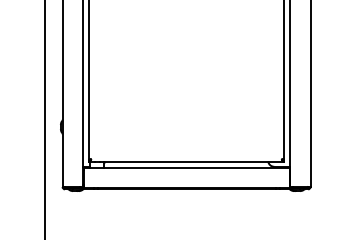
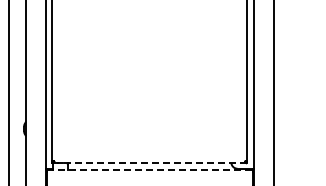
line: (191, 161) -> (154, 163), solid -> dashed
line: (186, 167) -> (149, 169), solid -> dashed

